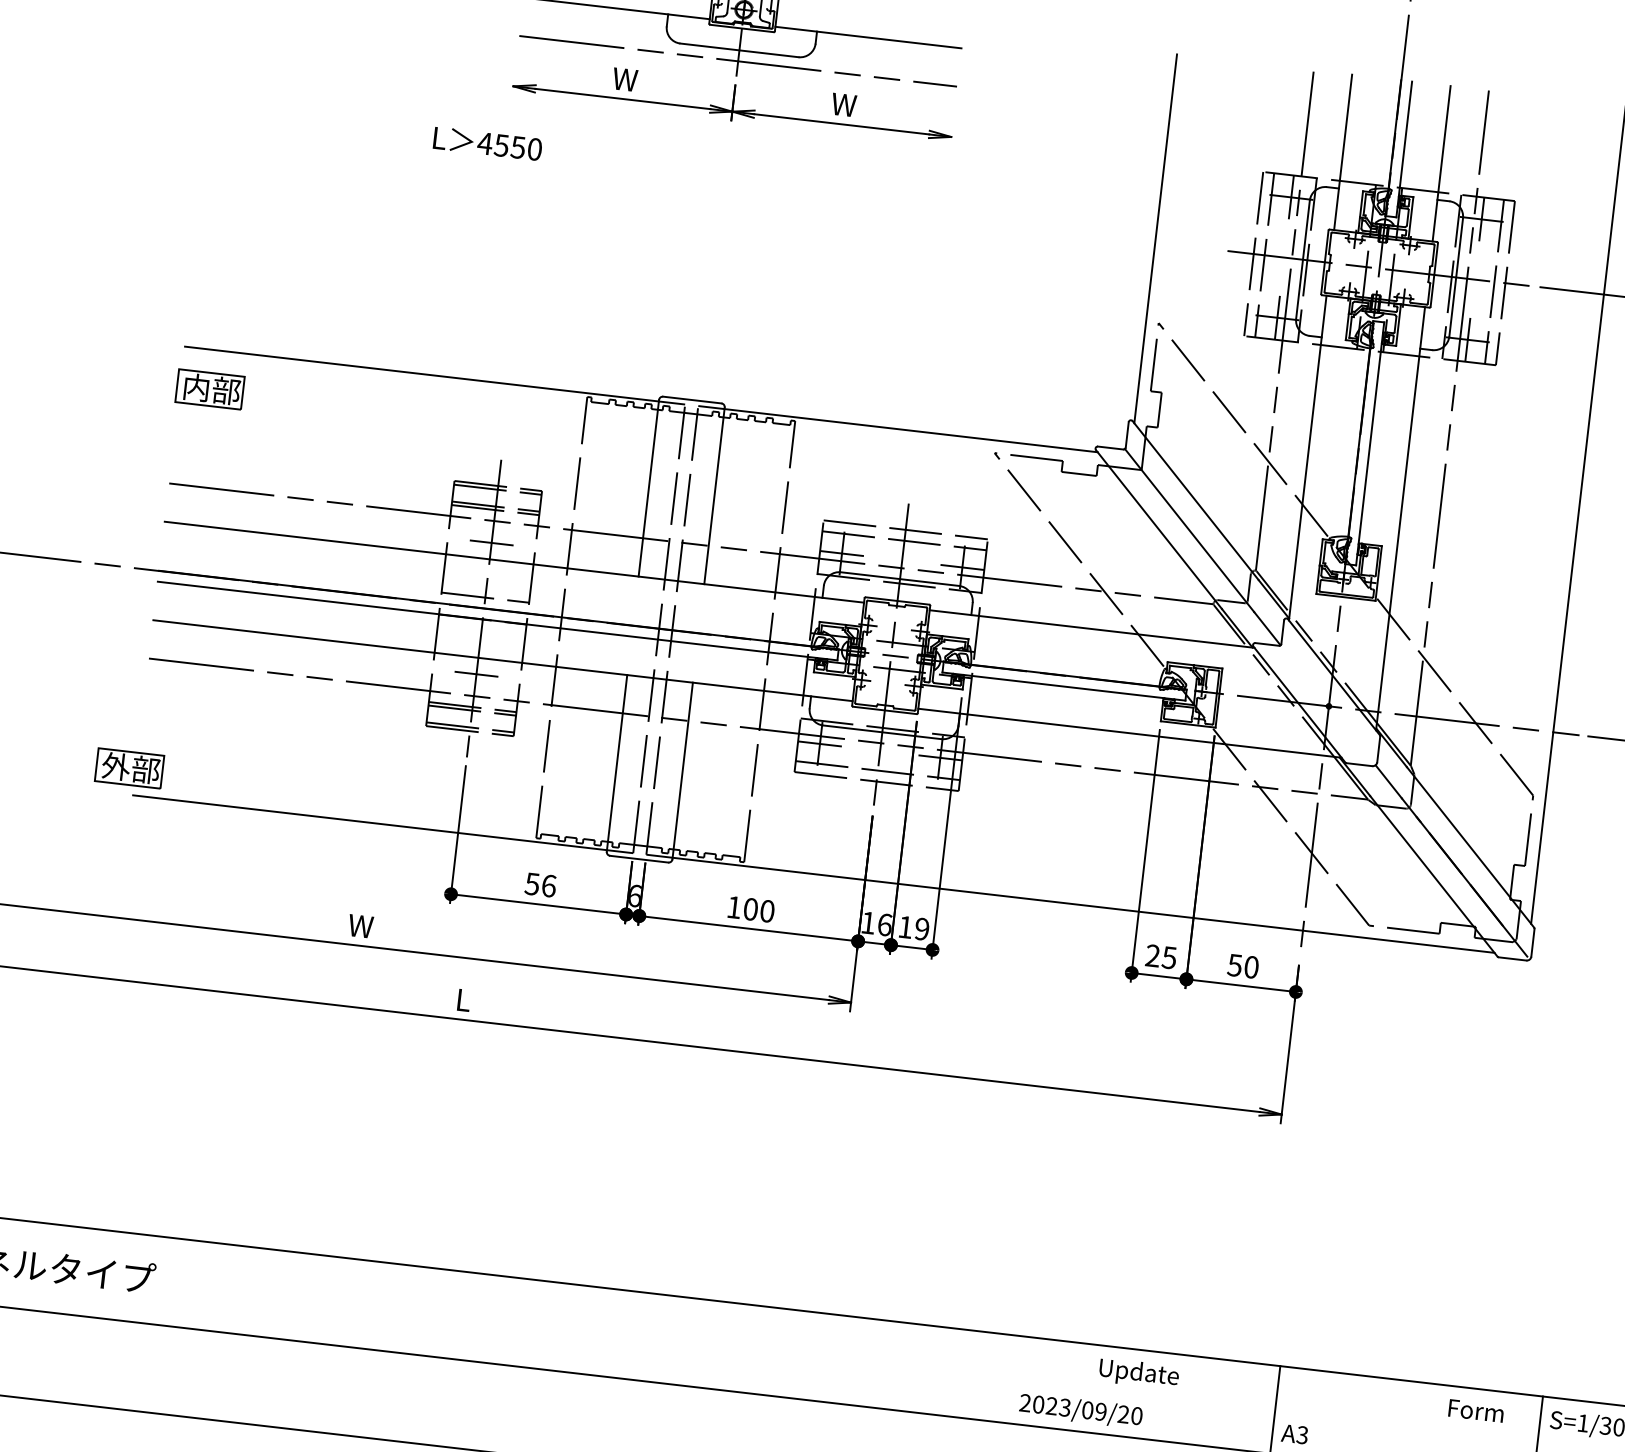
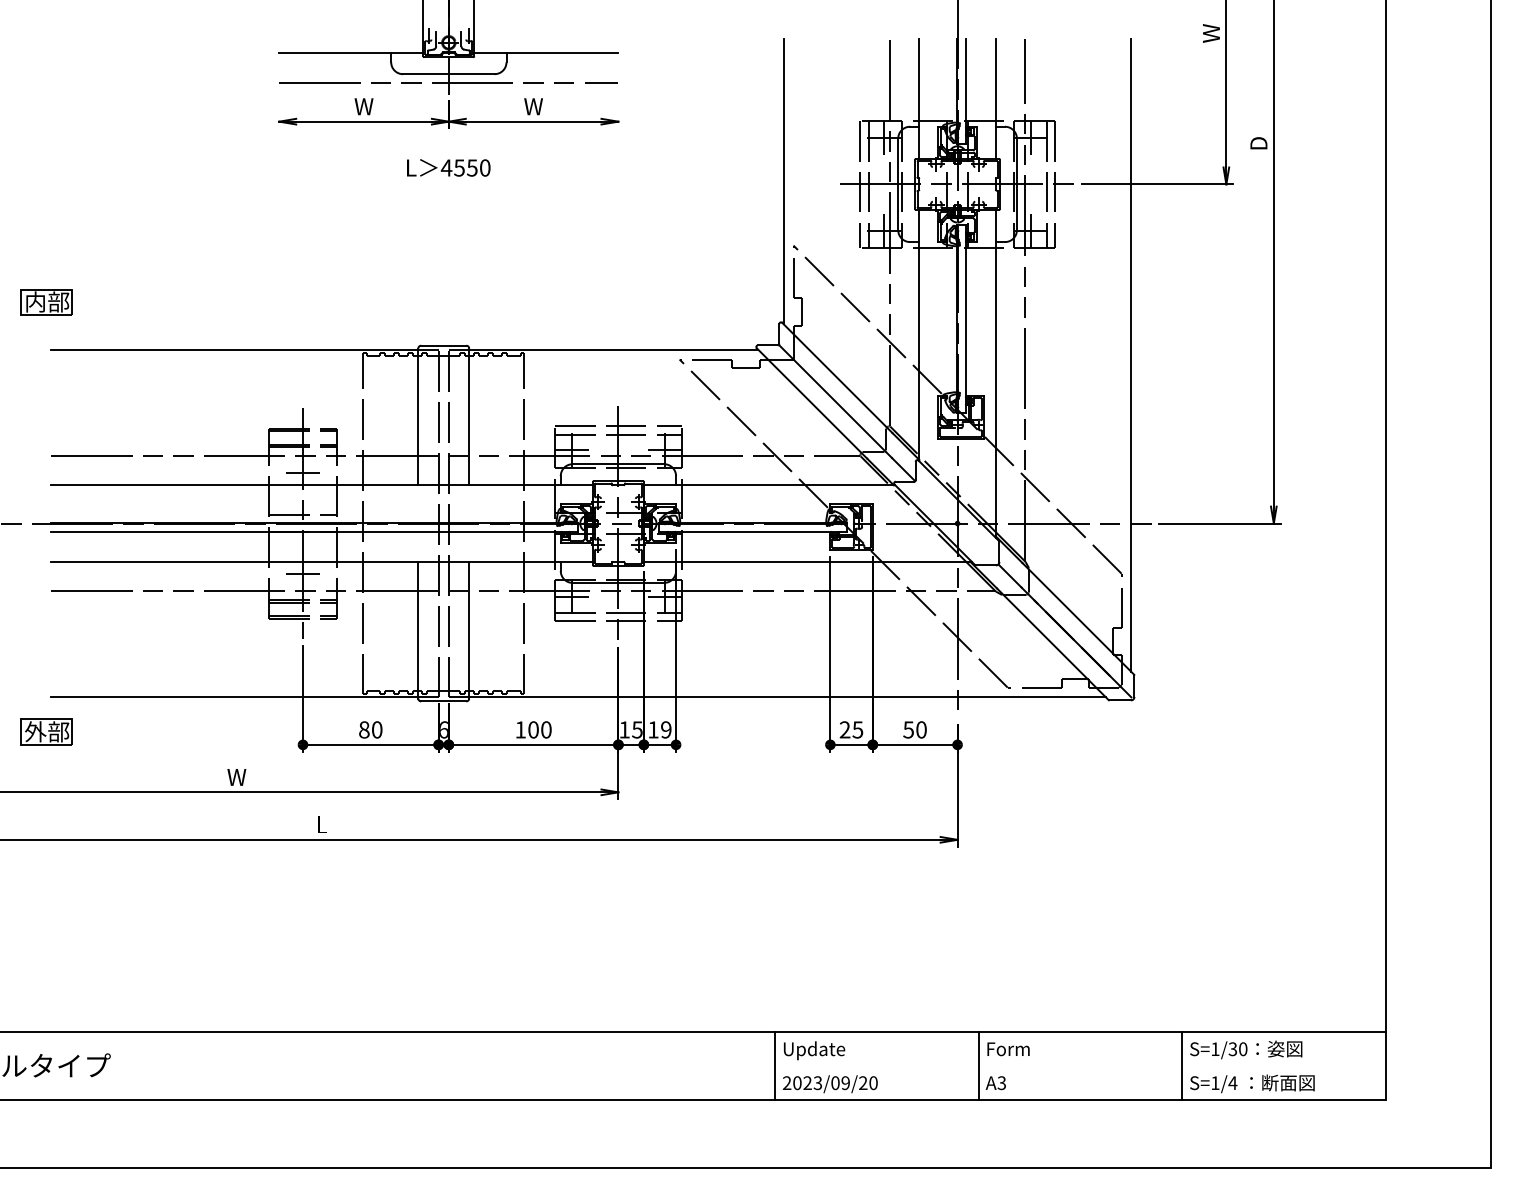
text: (487, 143) -> (448, 167), moved
part: (210, 389) -> (46, 302), moved
part: (130, 767) -> (46, 731), moved
text: (540, 884) -> (370, 729), 56 -> 80
text: (885, 924) -> (637, 729), 16 -> 15
text: (1139, 1373) -> (814, 1050), moved
line: (1012, 1379) -> (775, 1066), added
text: (1476, 1411) -> (1008, 1049), moved

